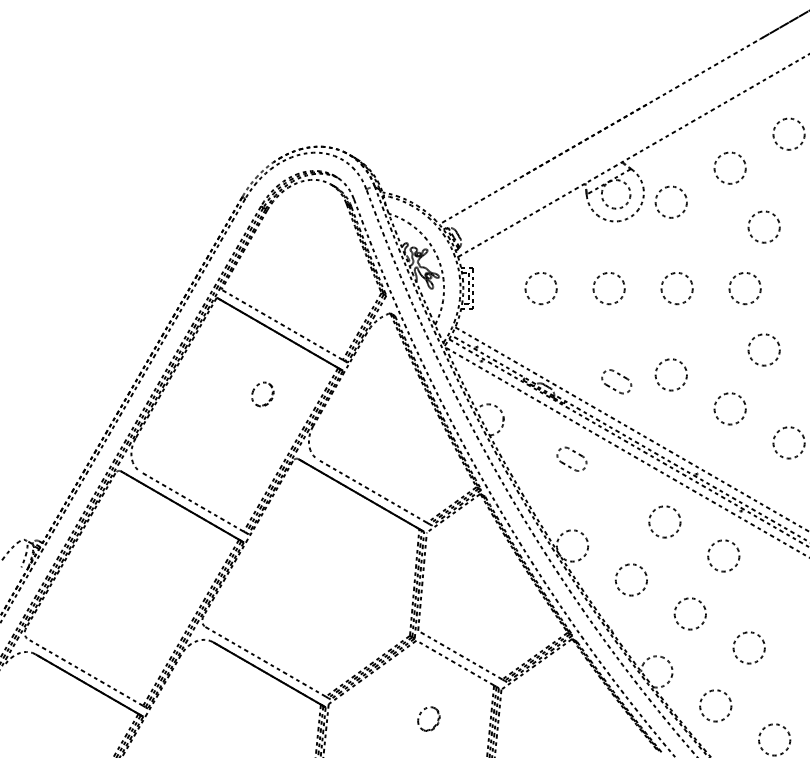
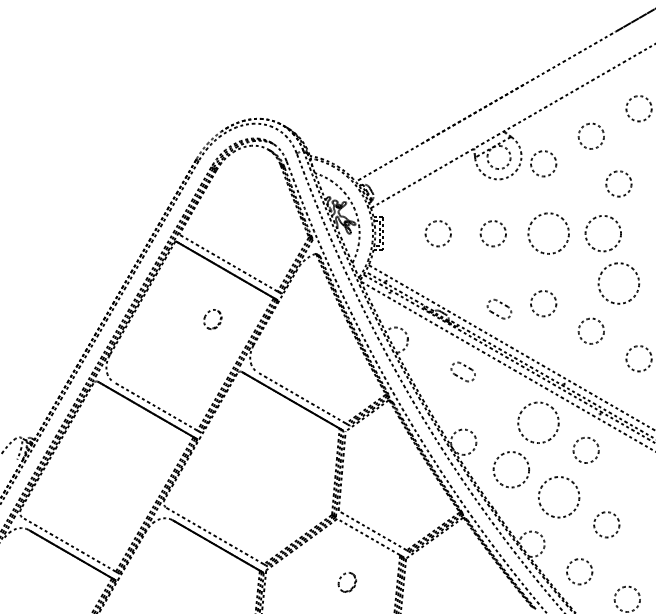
circle: (676, 288) -> (547, 233), size x1.6
circle: (745, 288) -> (603, 233), size x1.4
circle: (763, 349) -> (618, 283), size x1.6
circle: (664, 521) -> (538, 422), size x1.6
circle: (631, 579) -> (511, 469), size x1.4
circle: (689, 612) -> (558, 496), size x1.6

